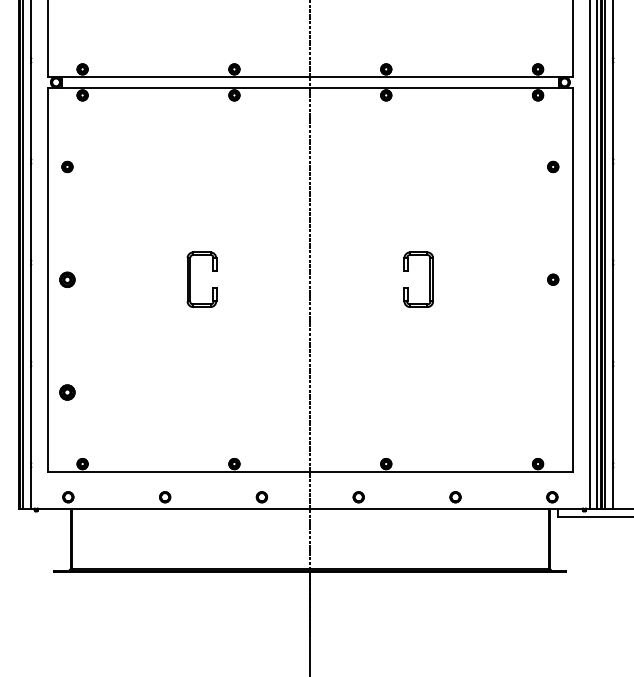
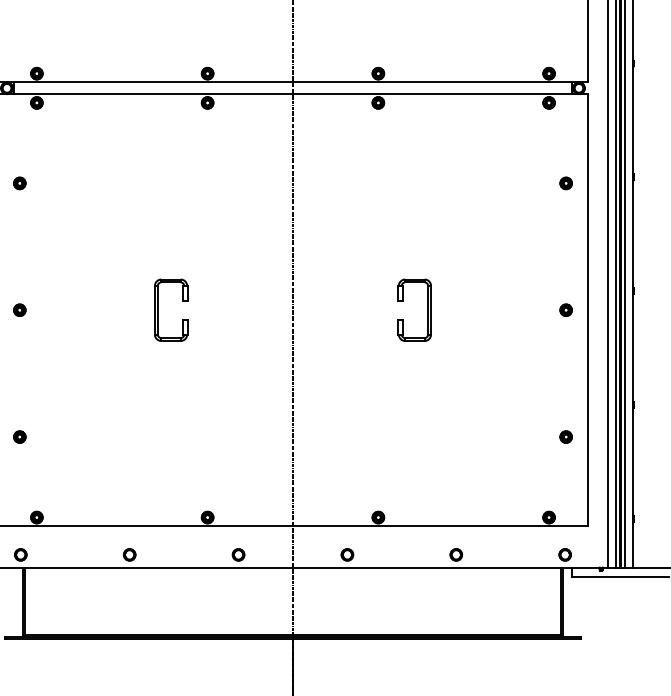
part: (67, 279) -> (19, 309), size x0.71
part: (67, 392) -> (19, 437), size x0.71
part: (553, 392) -> (566, 437), added

